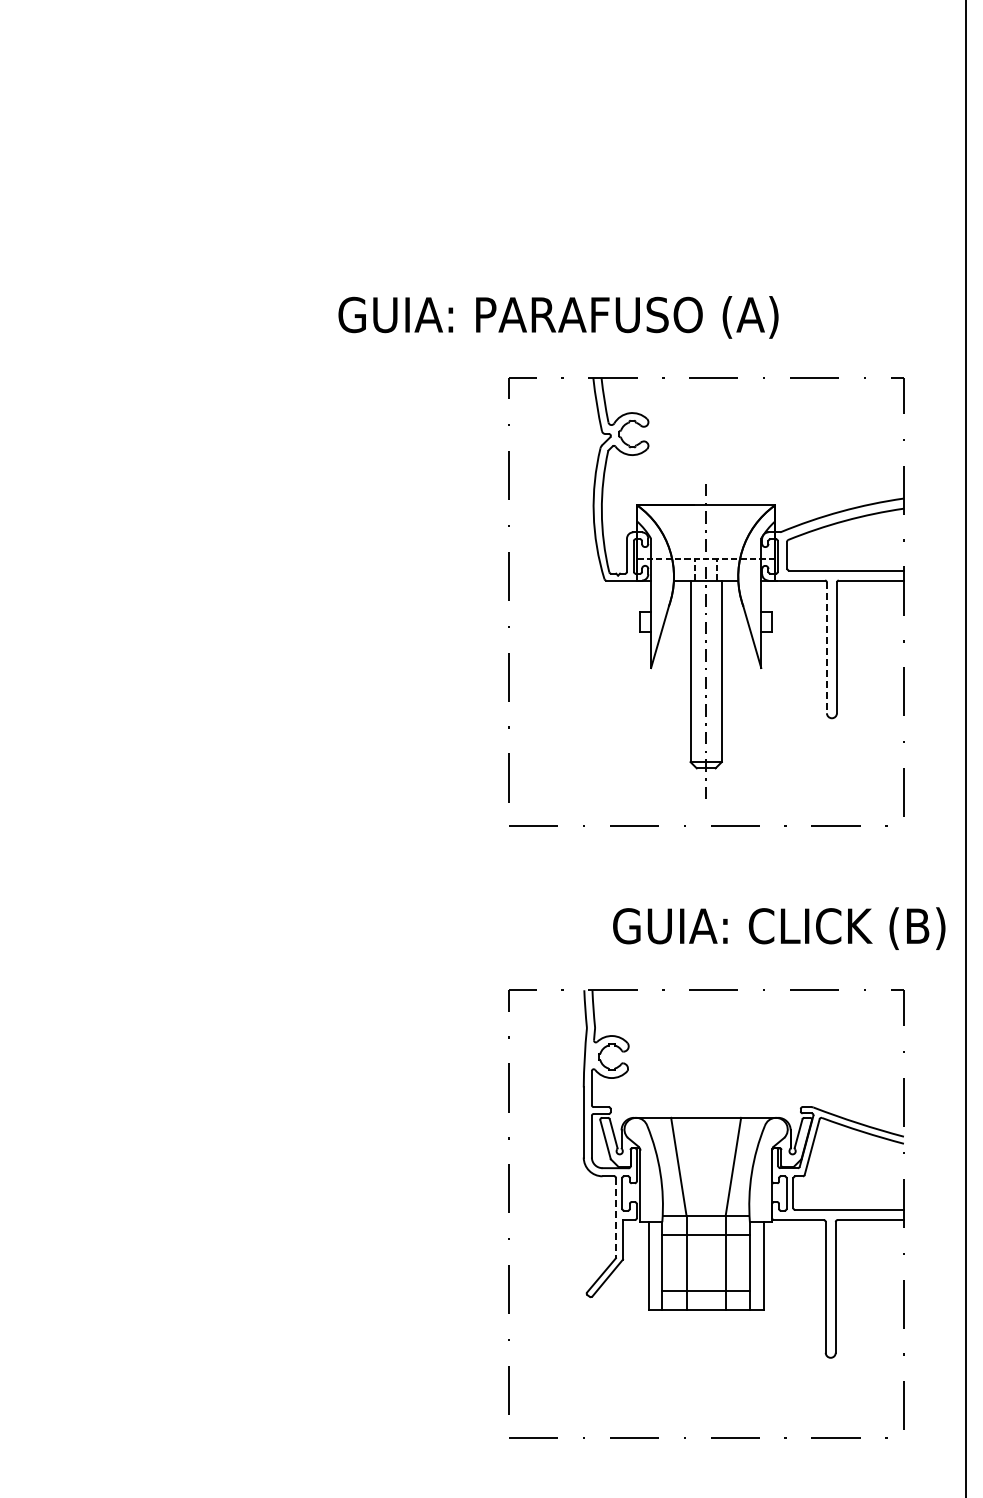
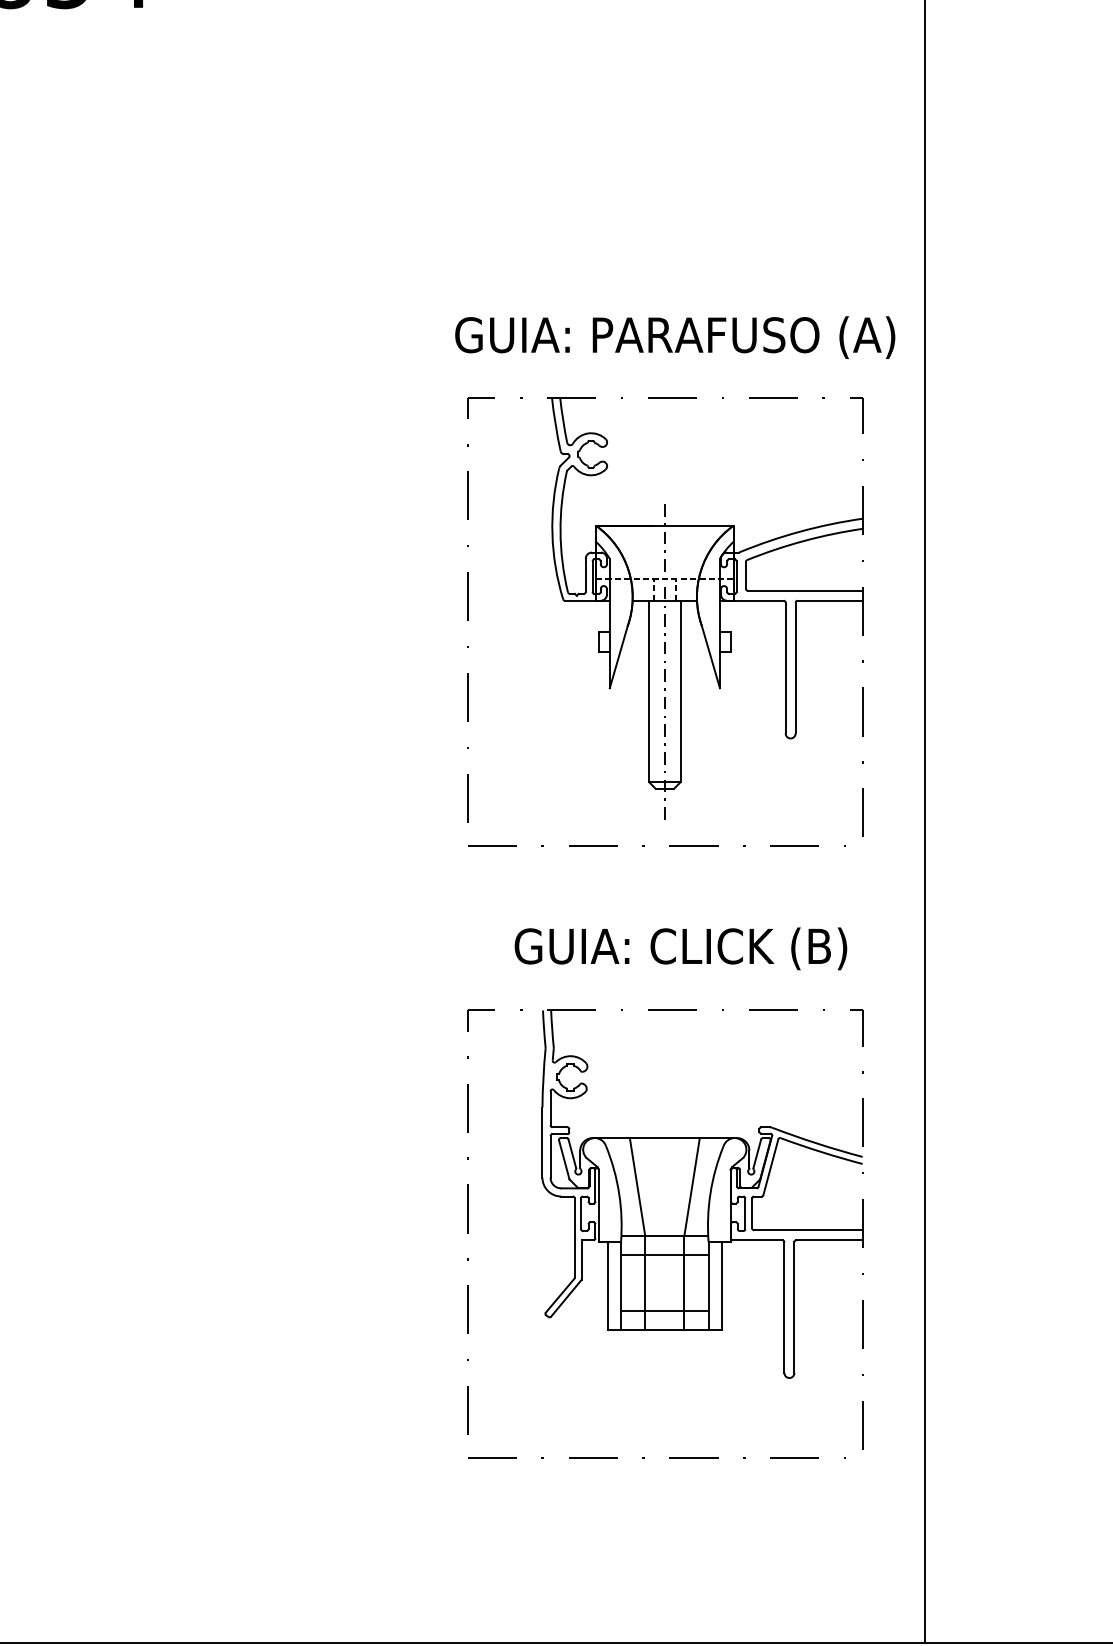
text: (558, 317) -> (675, 337), moved
line: (826, 648) -> (785, 668), dashed -> solid
text: (778, 928) -> (680, 948), moved
line: (615, 1218) -> (574, 1238), dashed -> solid

